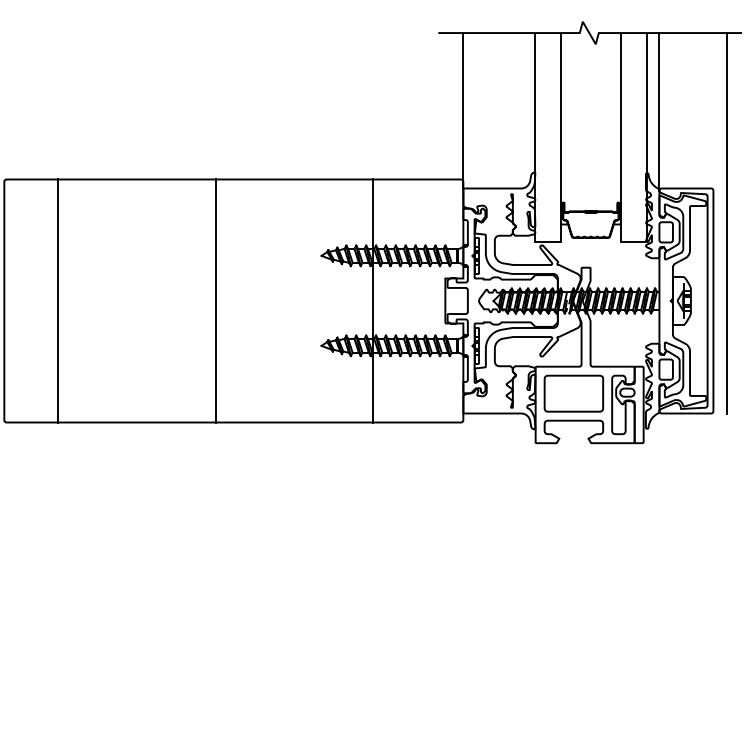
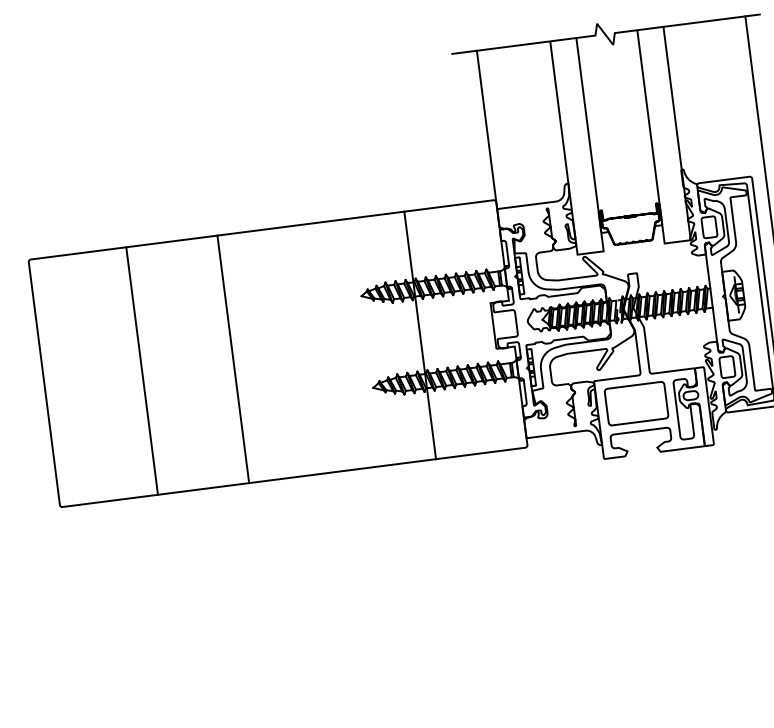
line: (659, 111) -> (686, 105), removed
line: (58, 300) -> (142, 370), moved
line: (215, 300) -> (232, 358), moved

